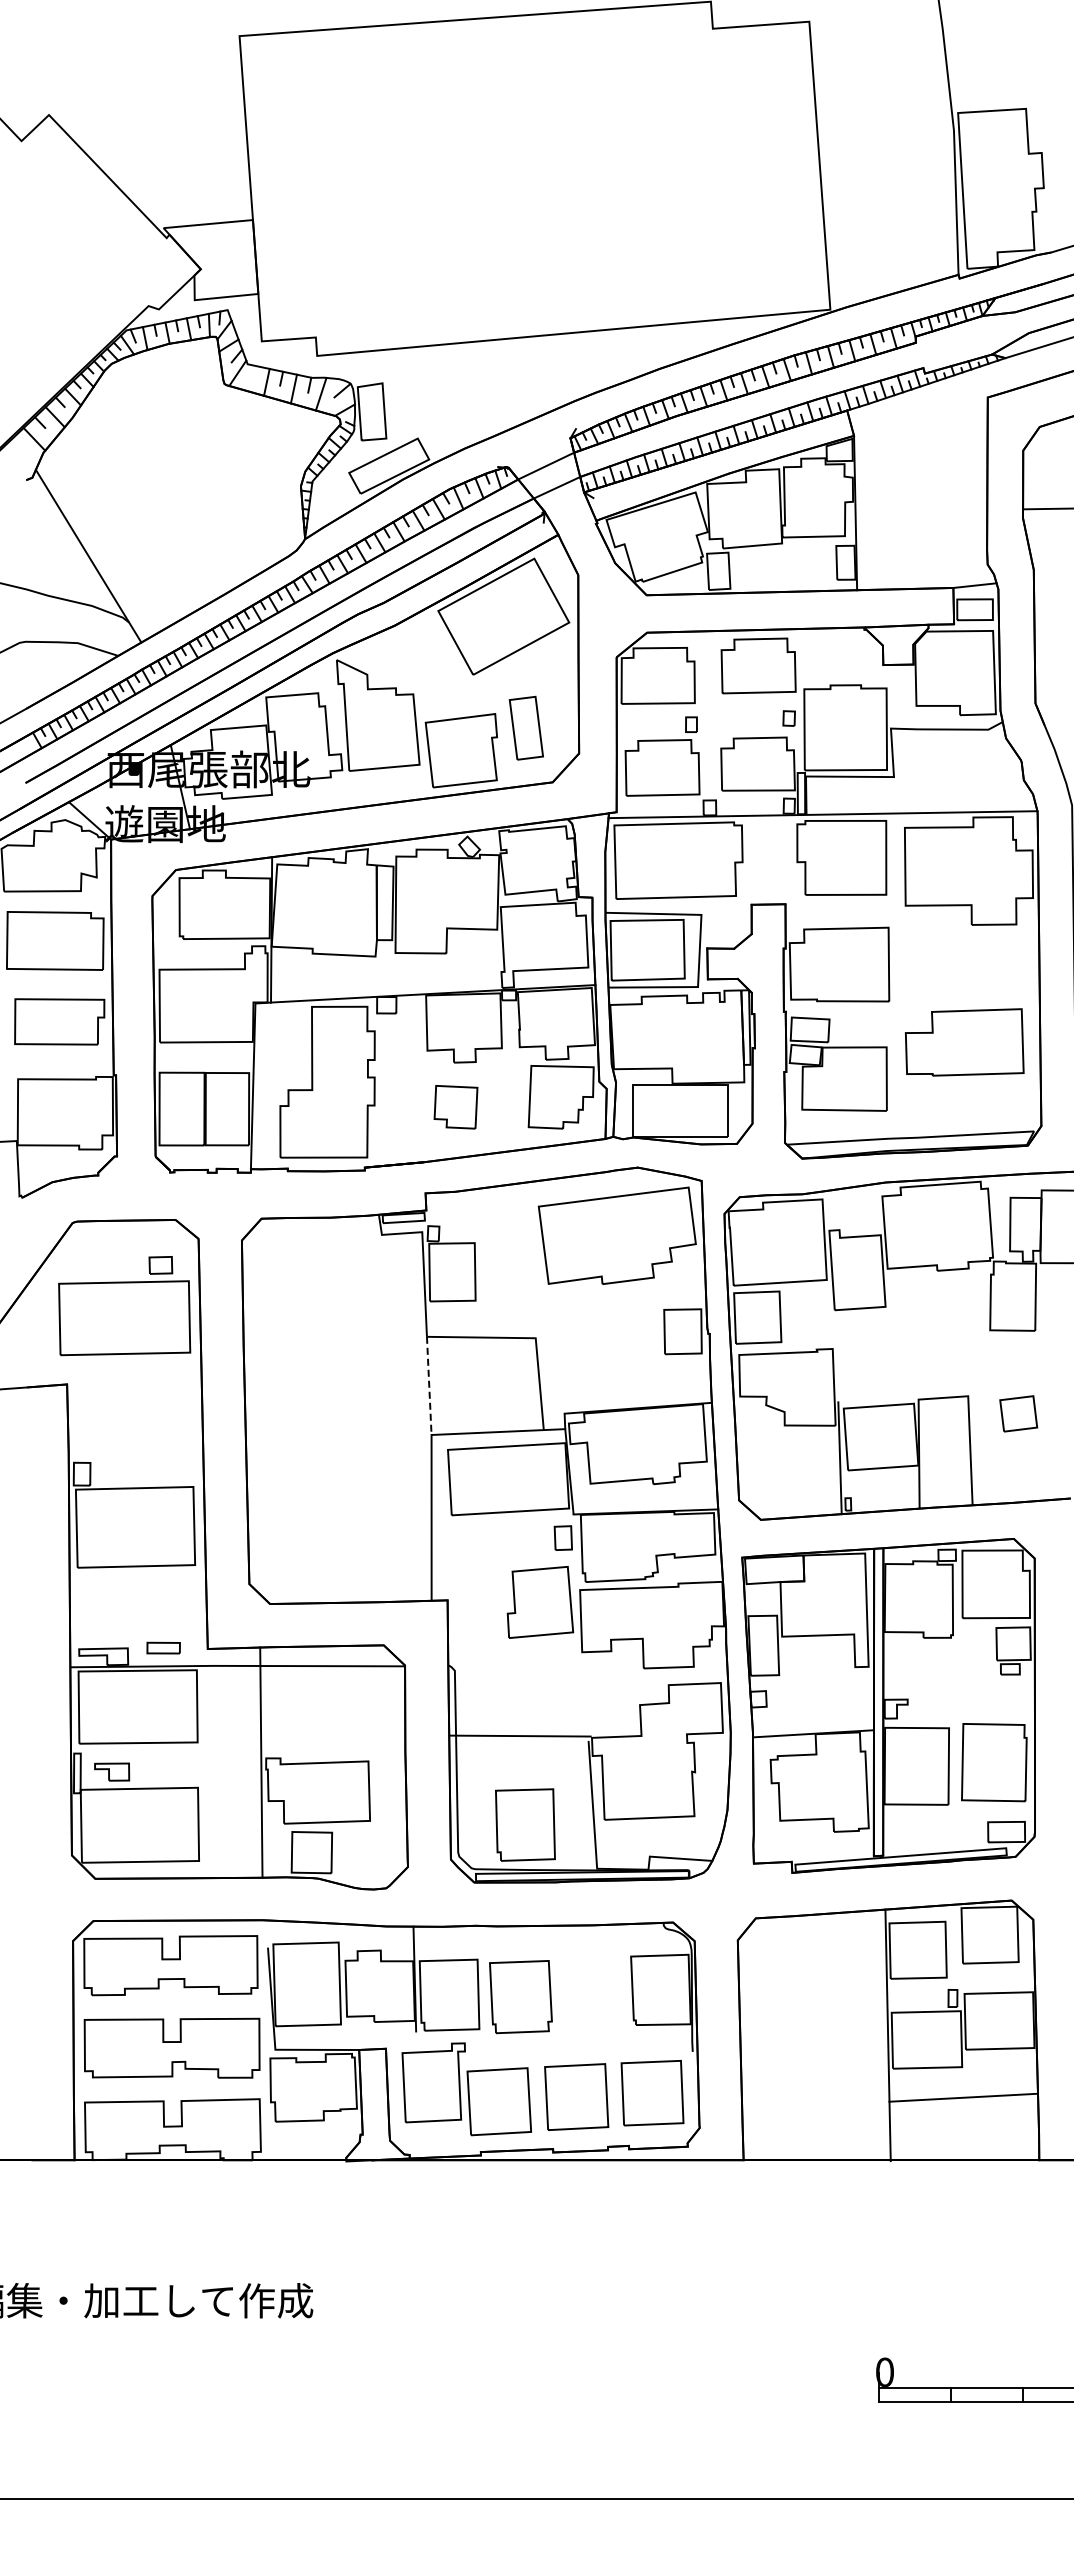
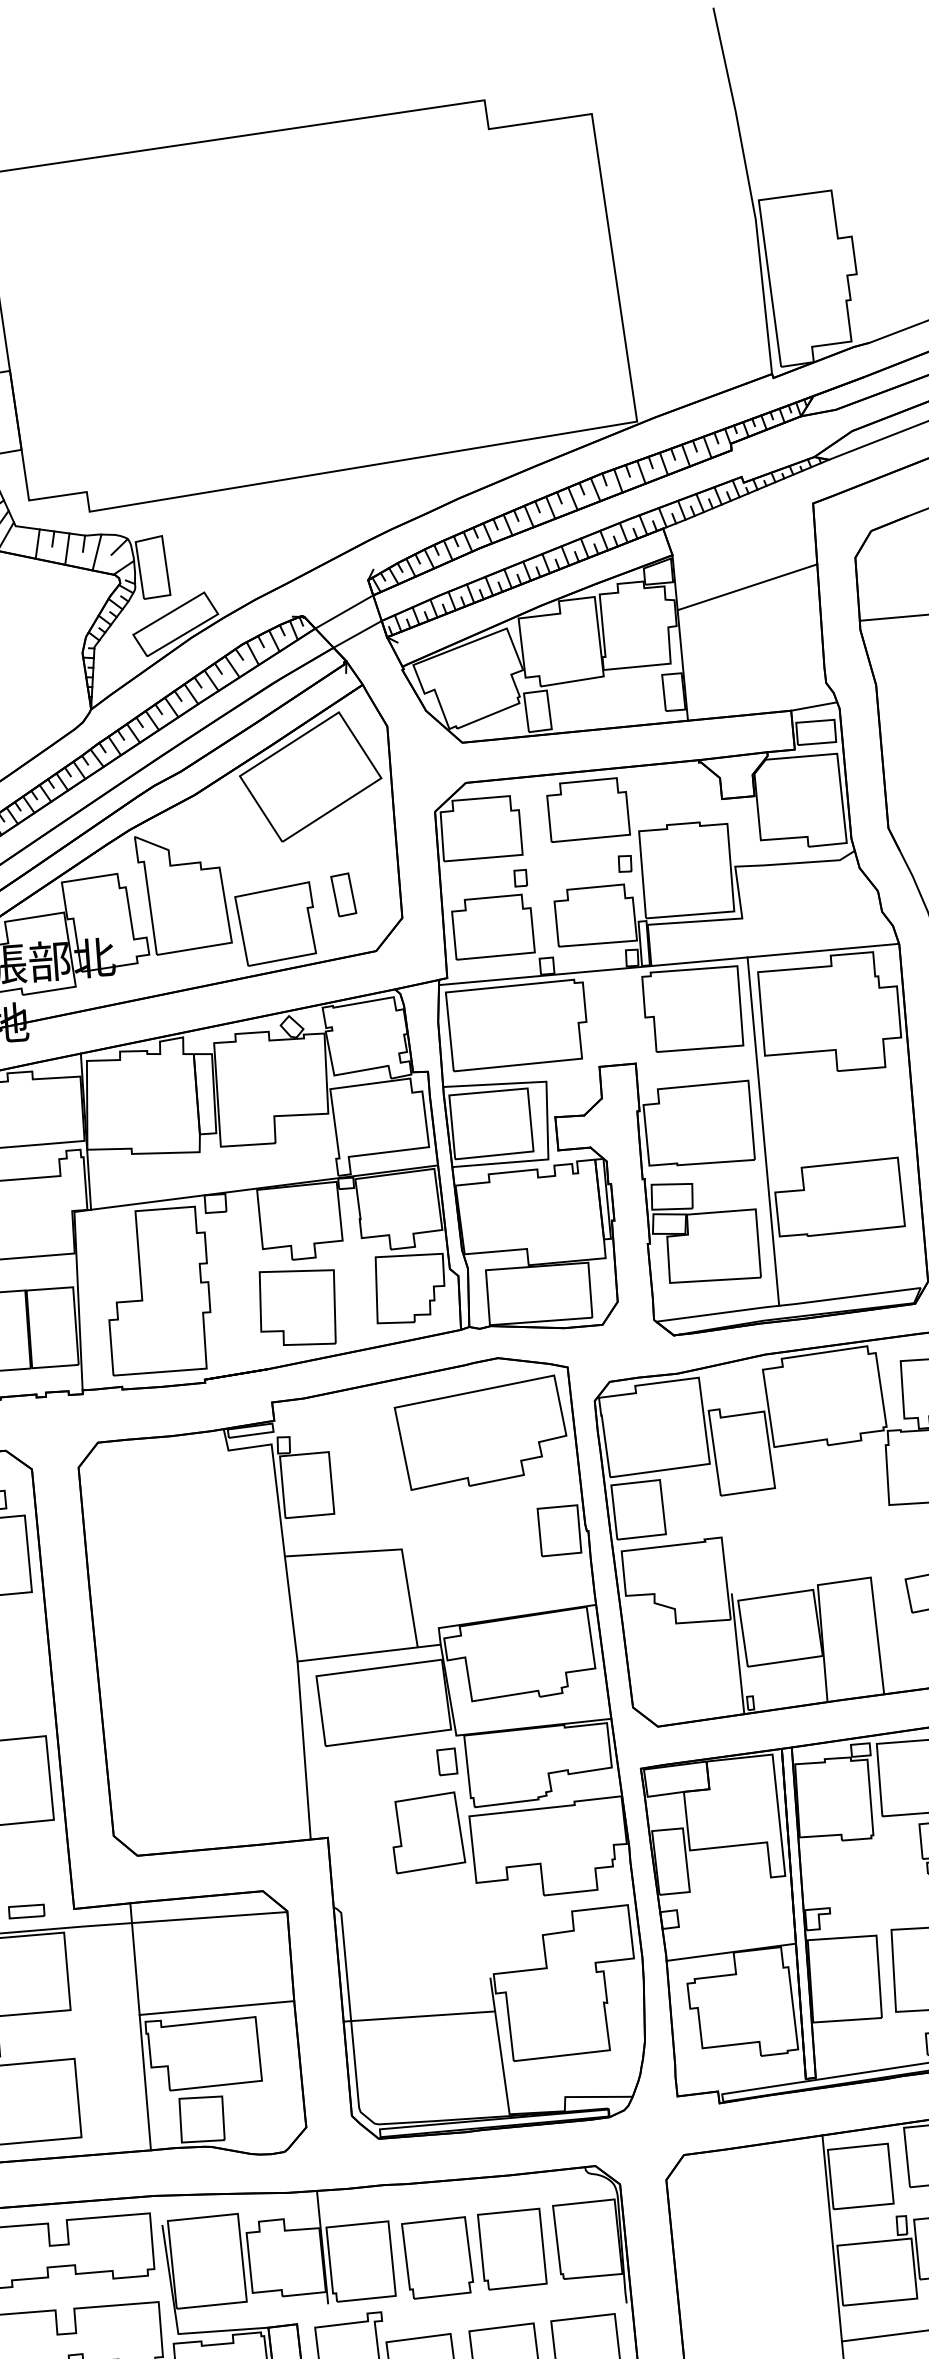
line: (921, 470) -> (747, 587), added
part: (526, 727) -> (343, 894), size x0.62
line: (898, 975) -> (762, 1131), added
part: (455, 1106) -> (297, 1306), size x1.67
line: (429, 1386) -> (291, 1609), dashed -> solid
line: (519, 1735) -> (418, 2015), moved
line: (333, 1750) -> (217, 2008), added
part: (525, 1824) -> (512, 2248), moved

